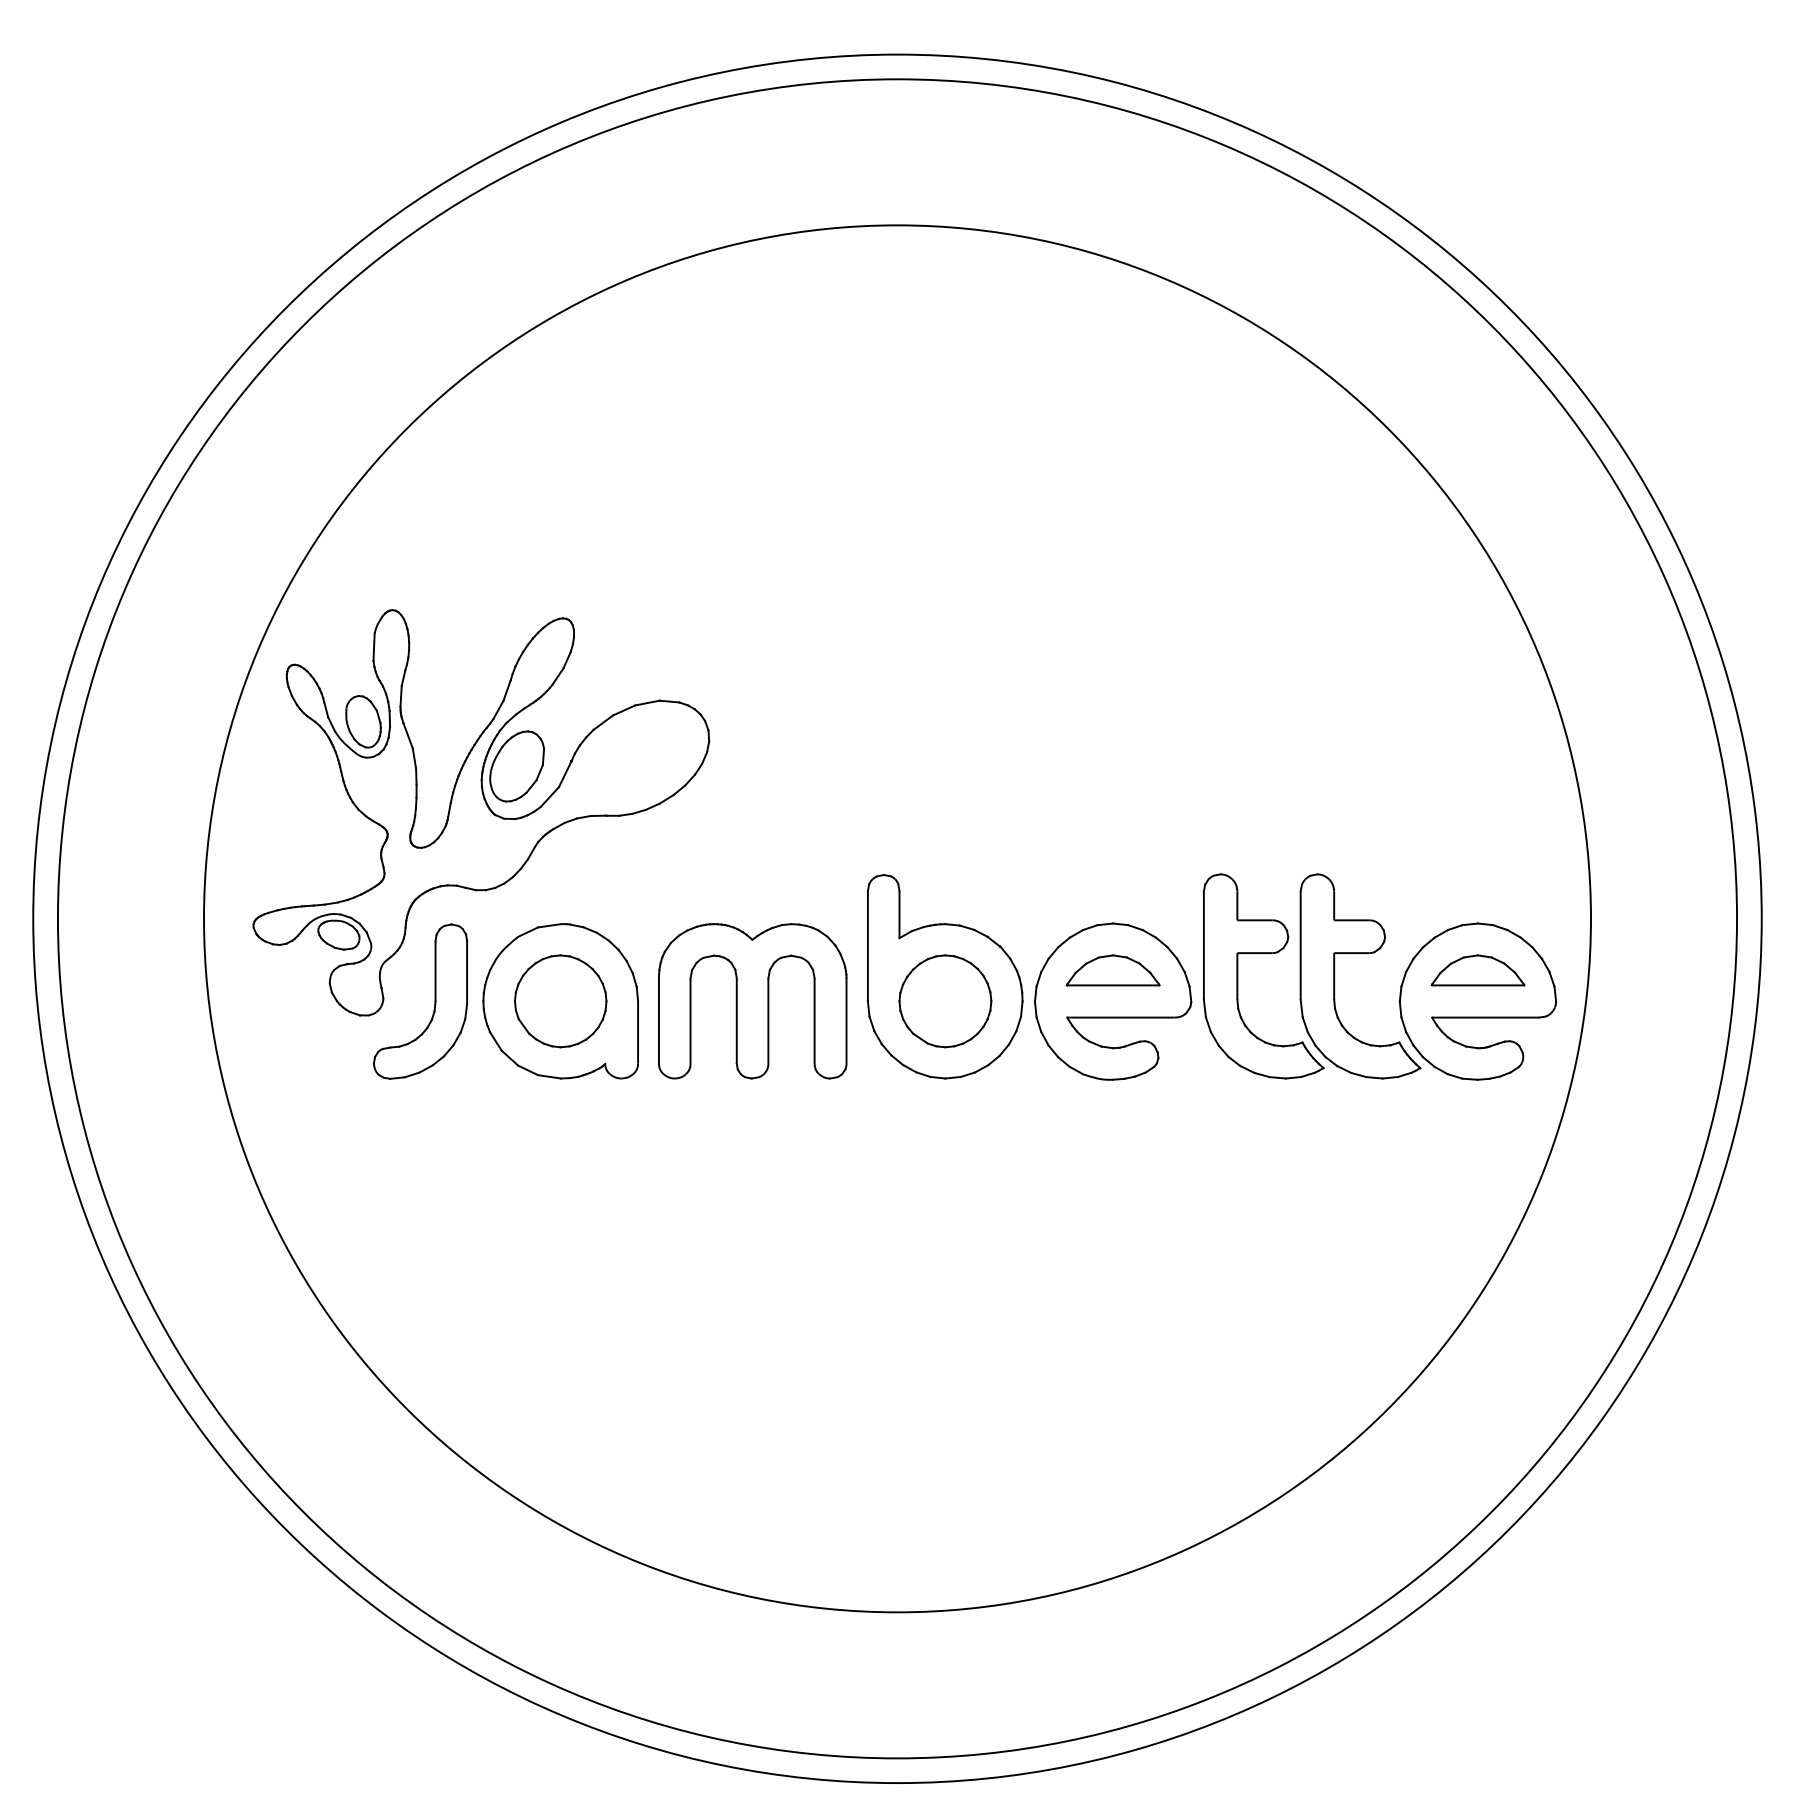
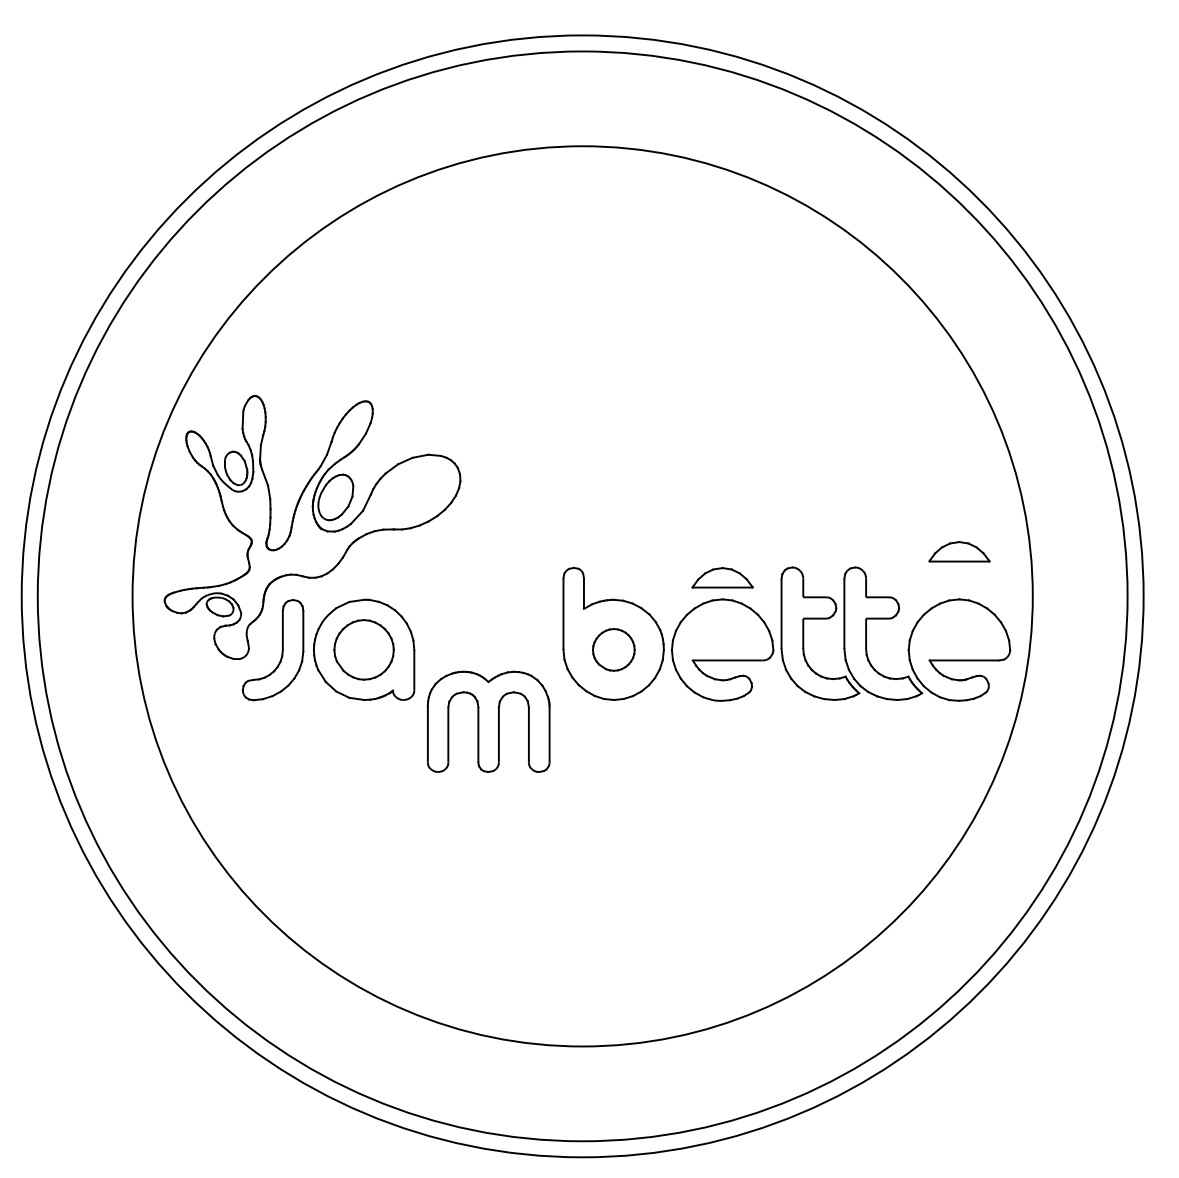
part: (1112, 969) -> (722, 577), moved
part: (1478, 969) -> (959, 551), moved
part: (752, 1000) -> (488, 721), moved
part: (944, 1000) -> (613, 649), size x0.7

